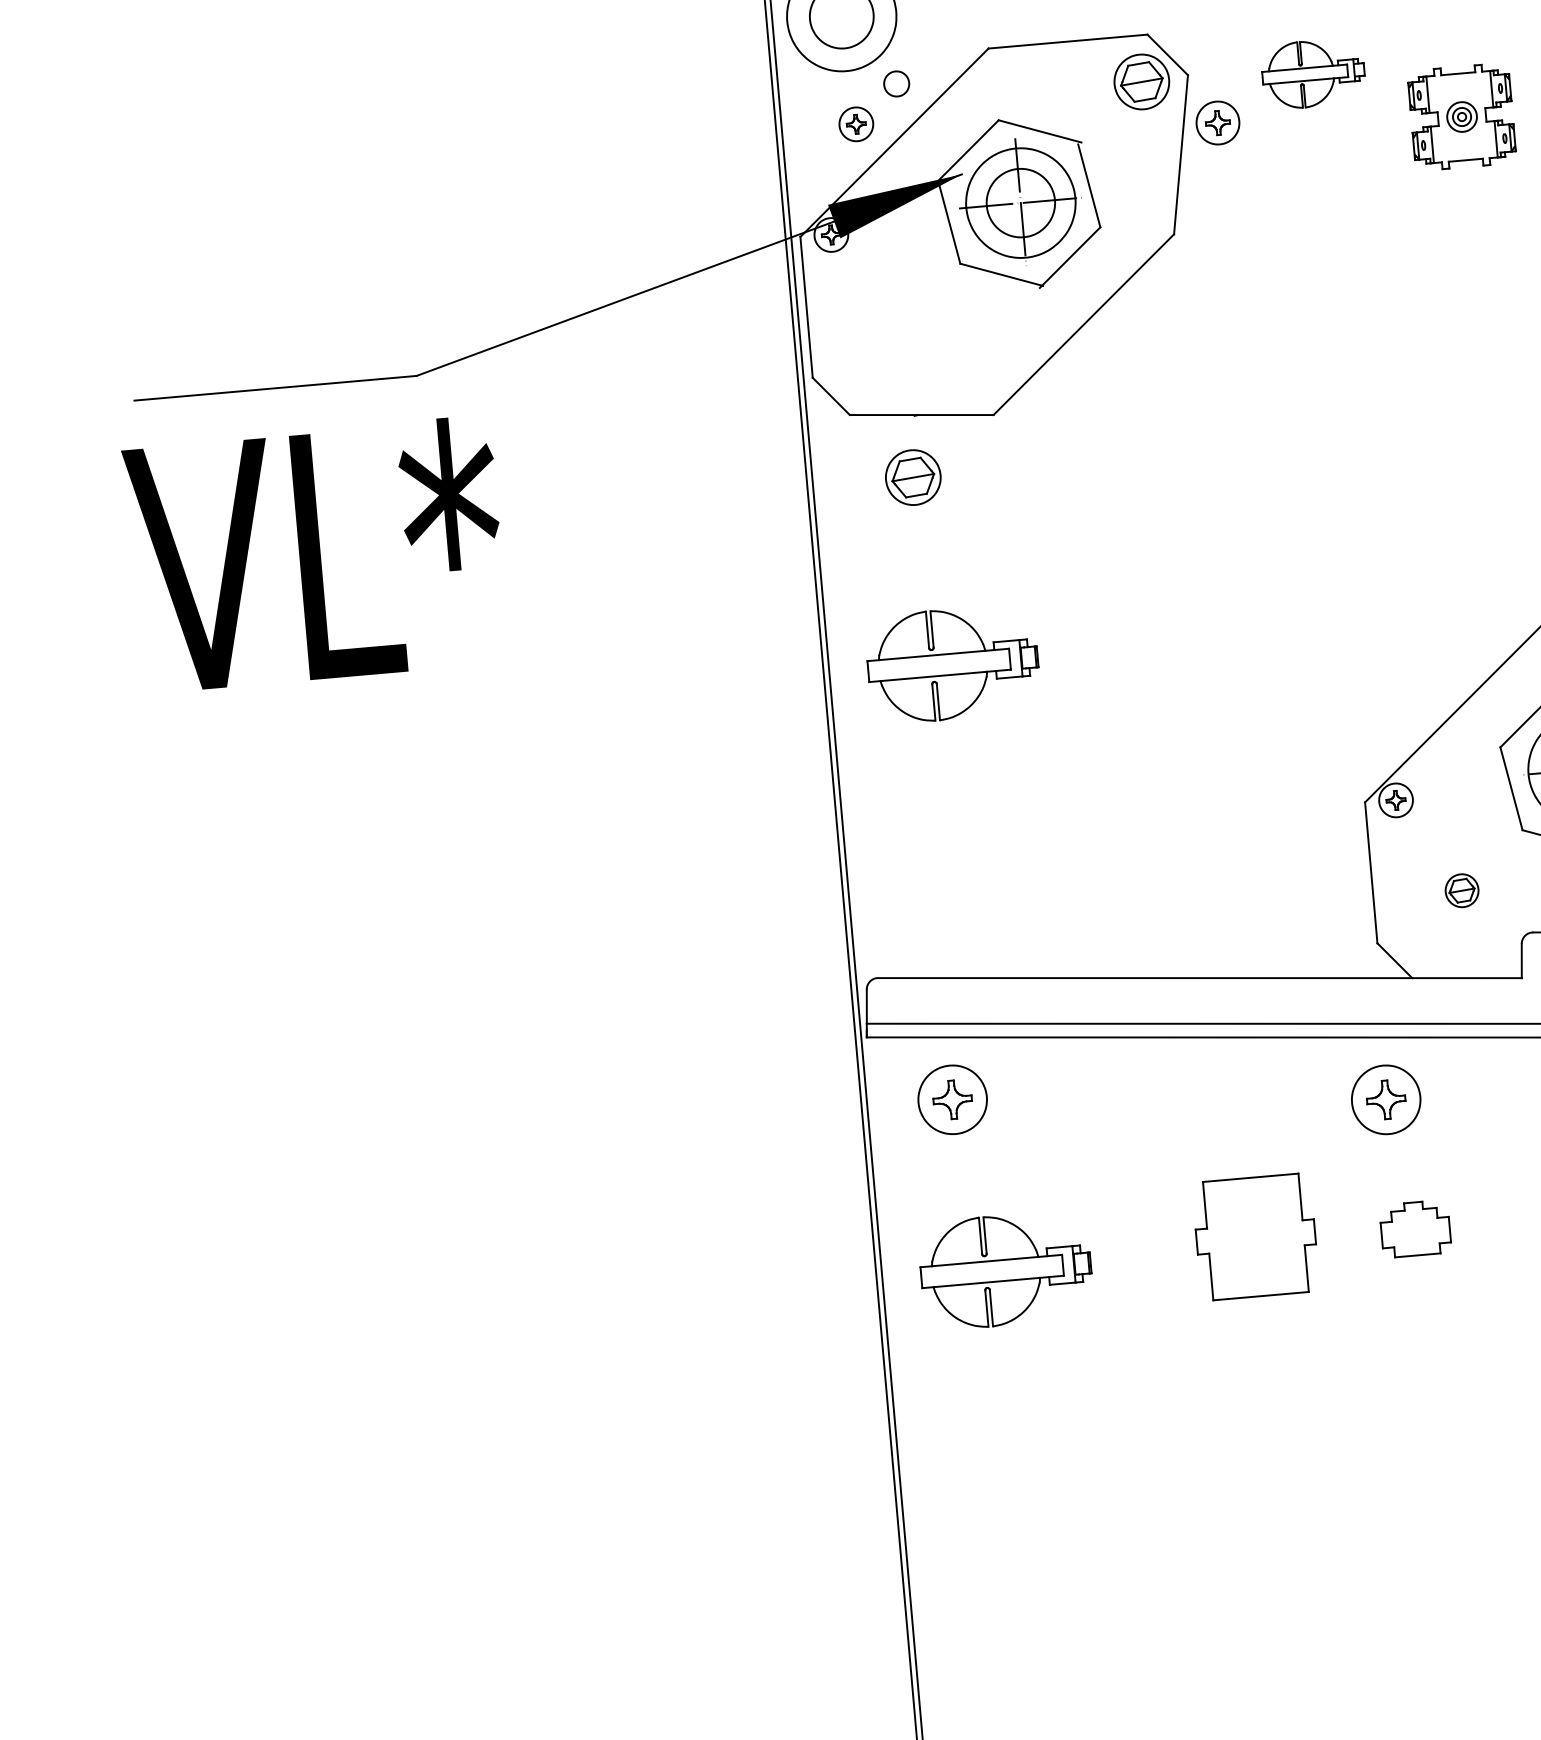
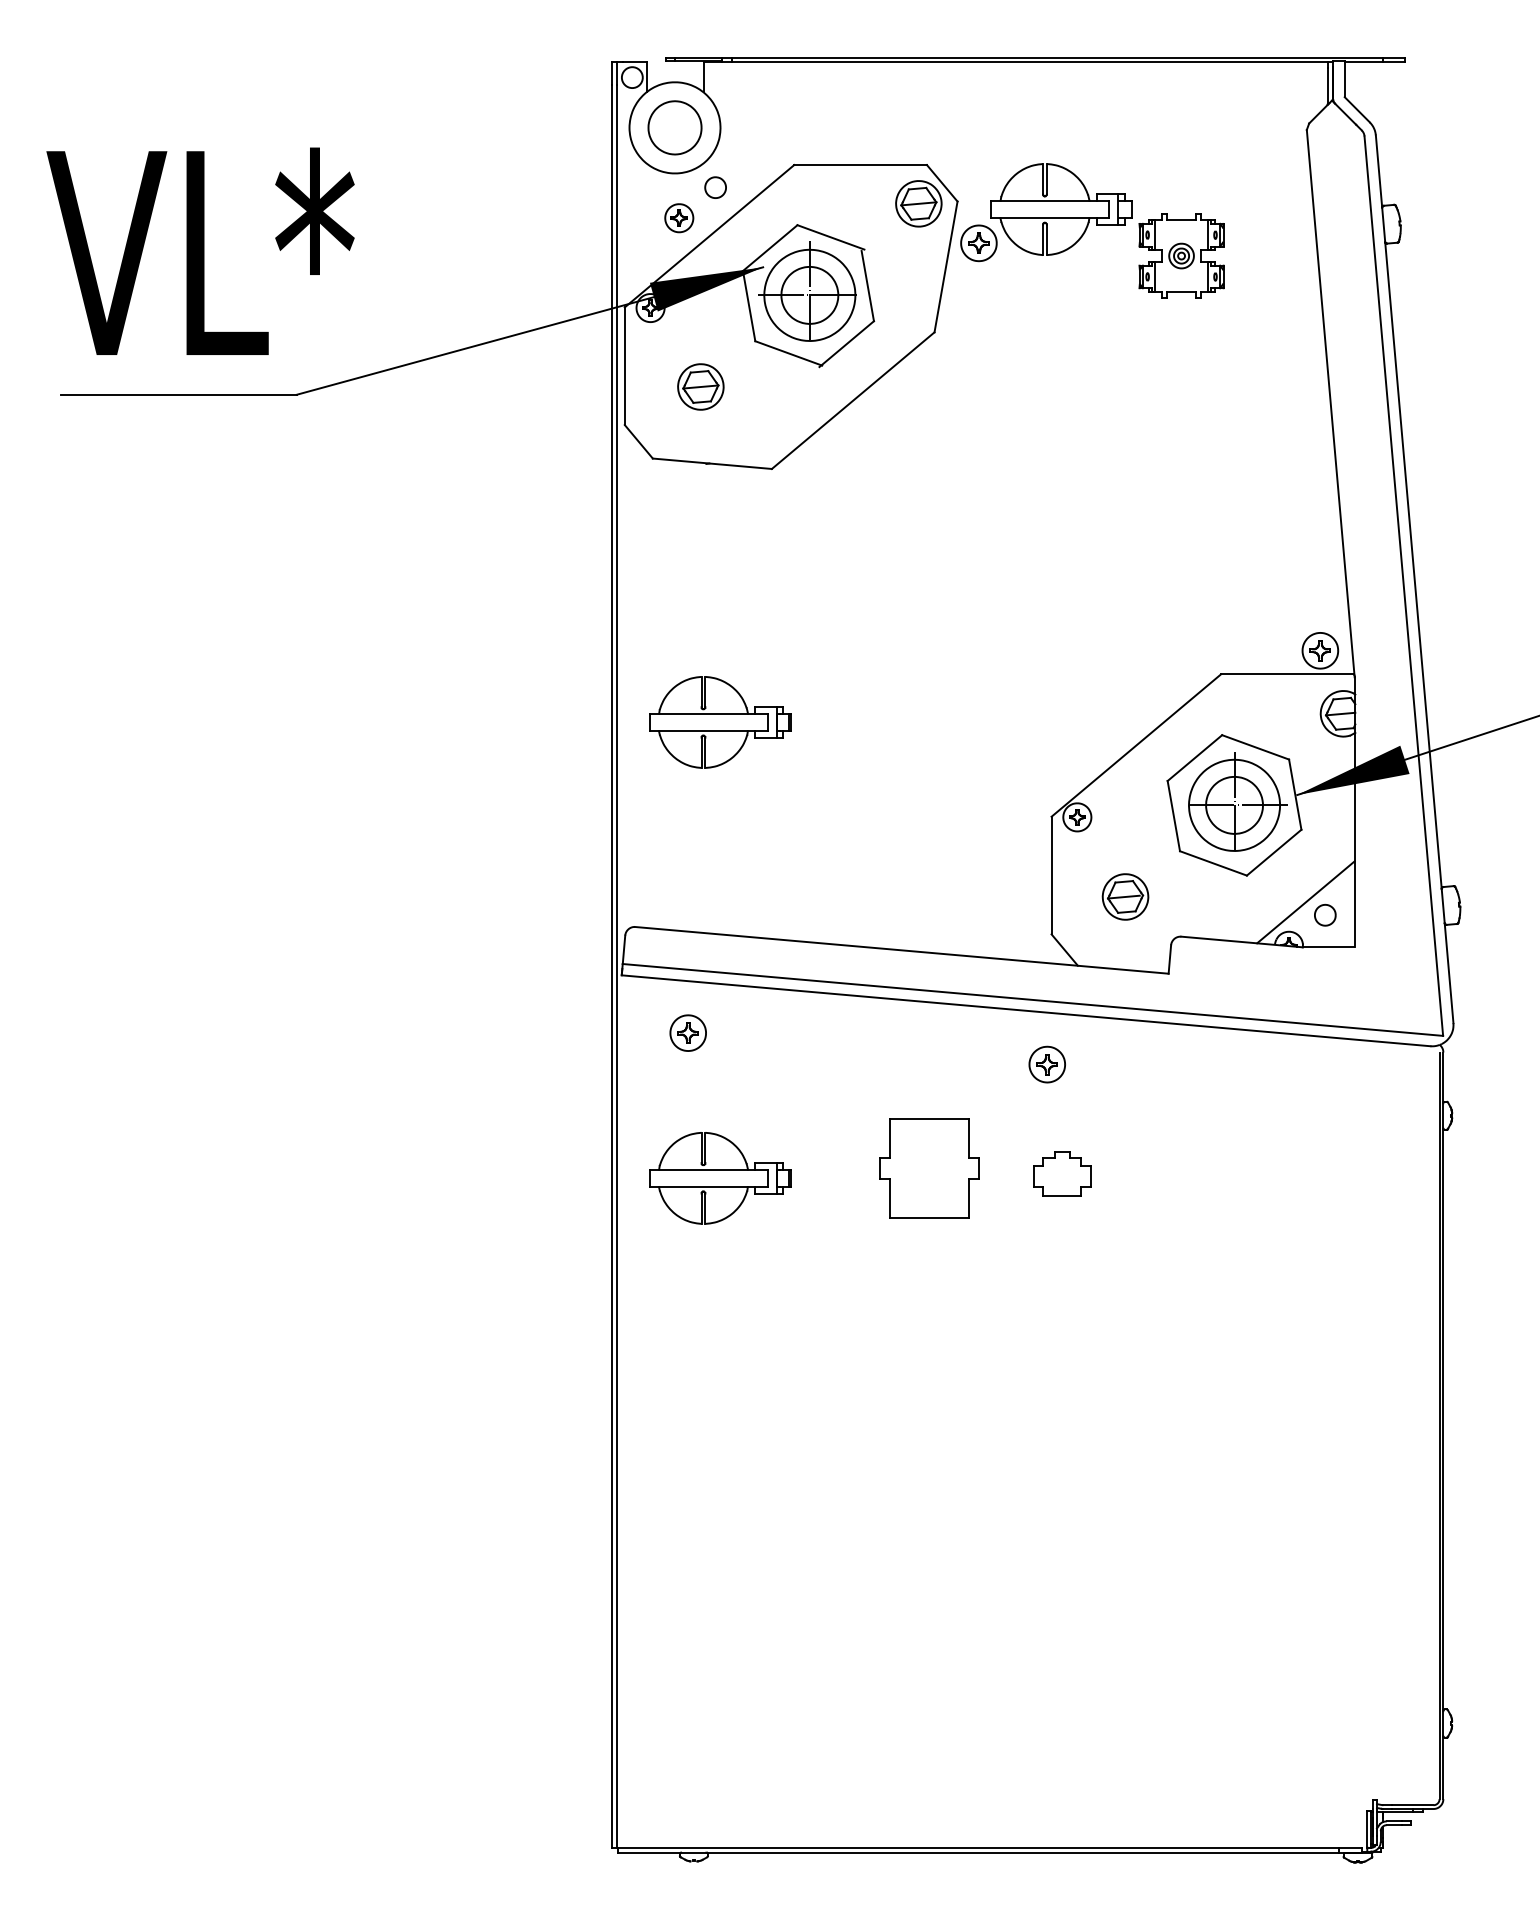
part: (1313, 73) -> (1061, 209), size x1.67
part: (912, 477) -> (700, 386), moved
text: (315, 553) -> (200, 250), moved
part: (953, 664) -> (720, 722), moved
part: (1462, 890) -> (1125, 896), size x1.67
part: (951, 1099) -> (687, 1032), size x0.62
part: (1384, 1099) -> (1046, 1064), size x0.62

